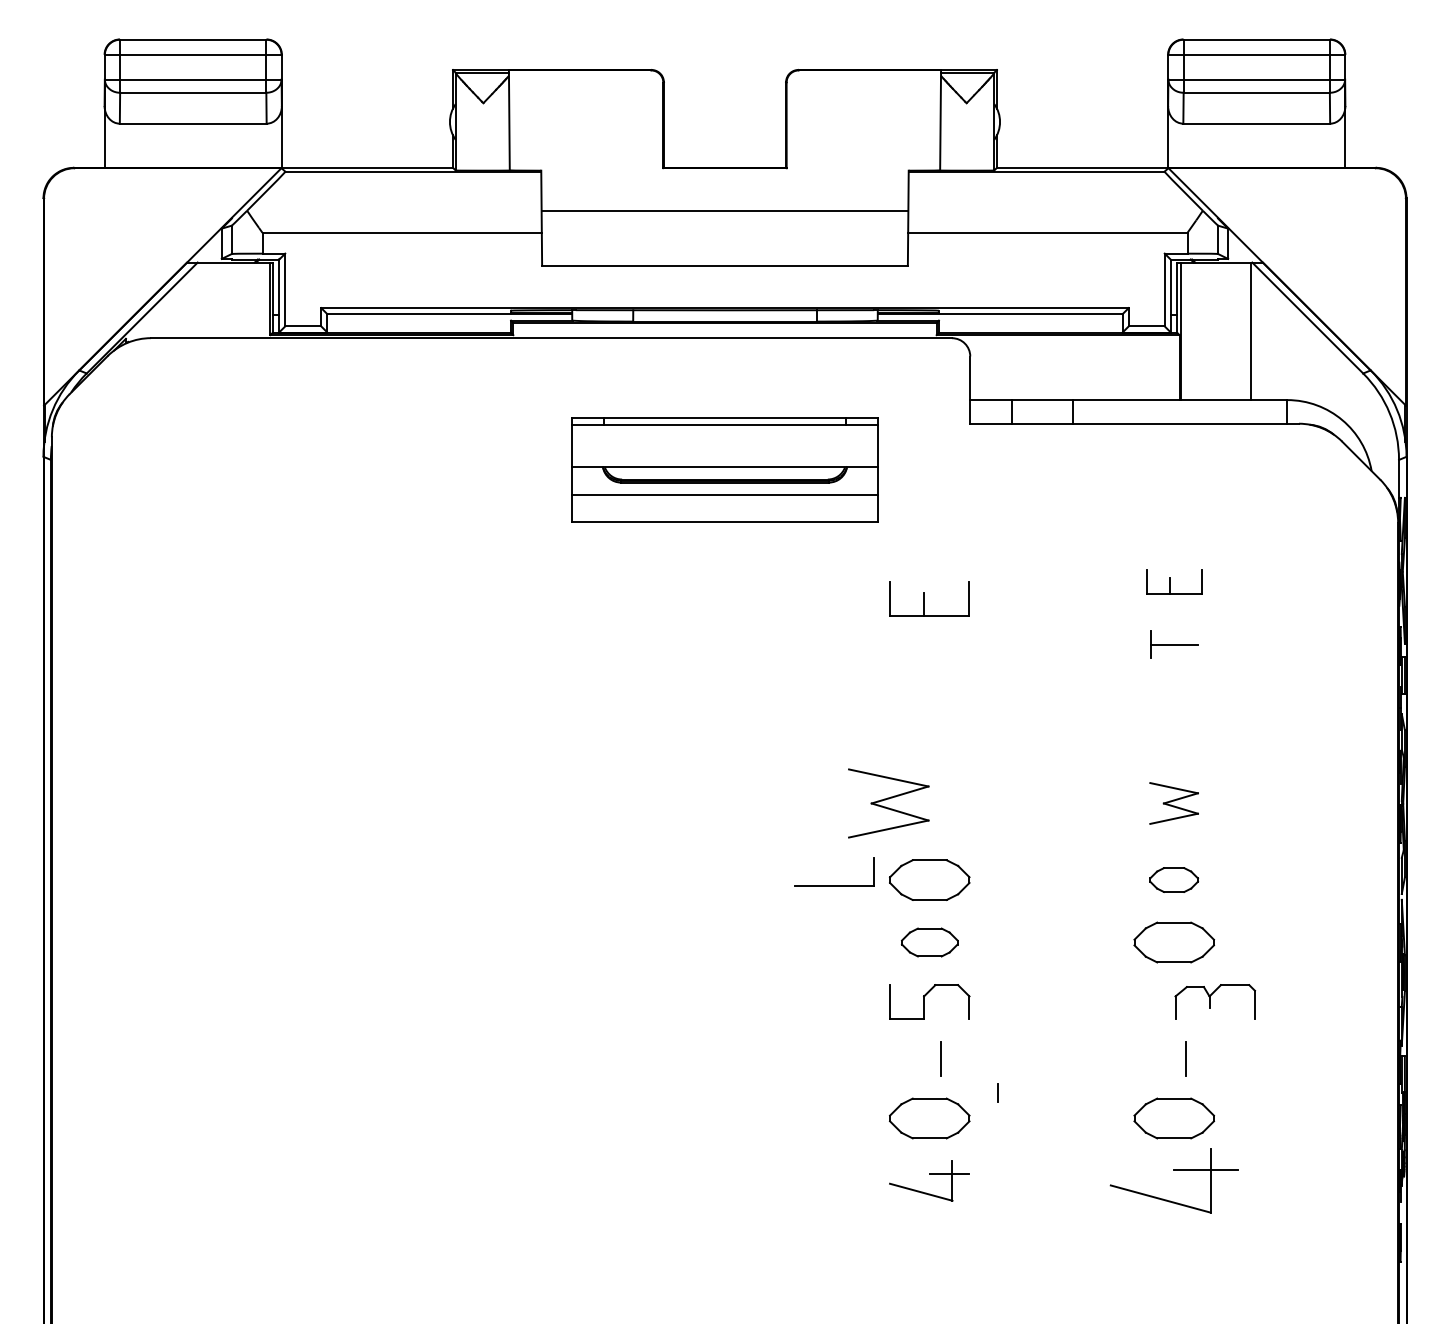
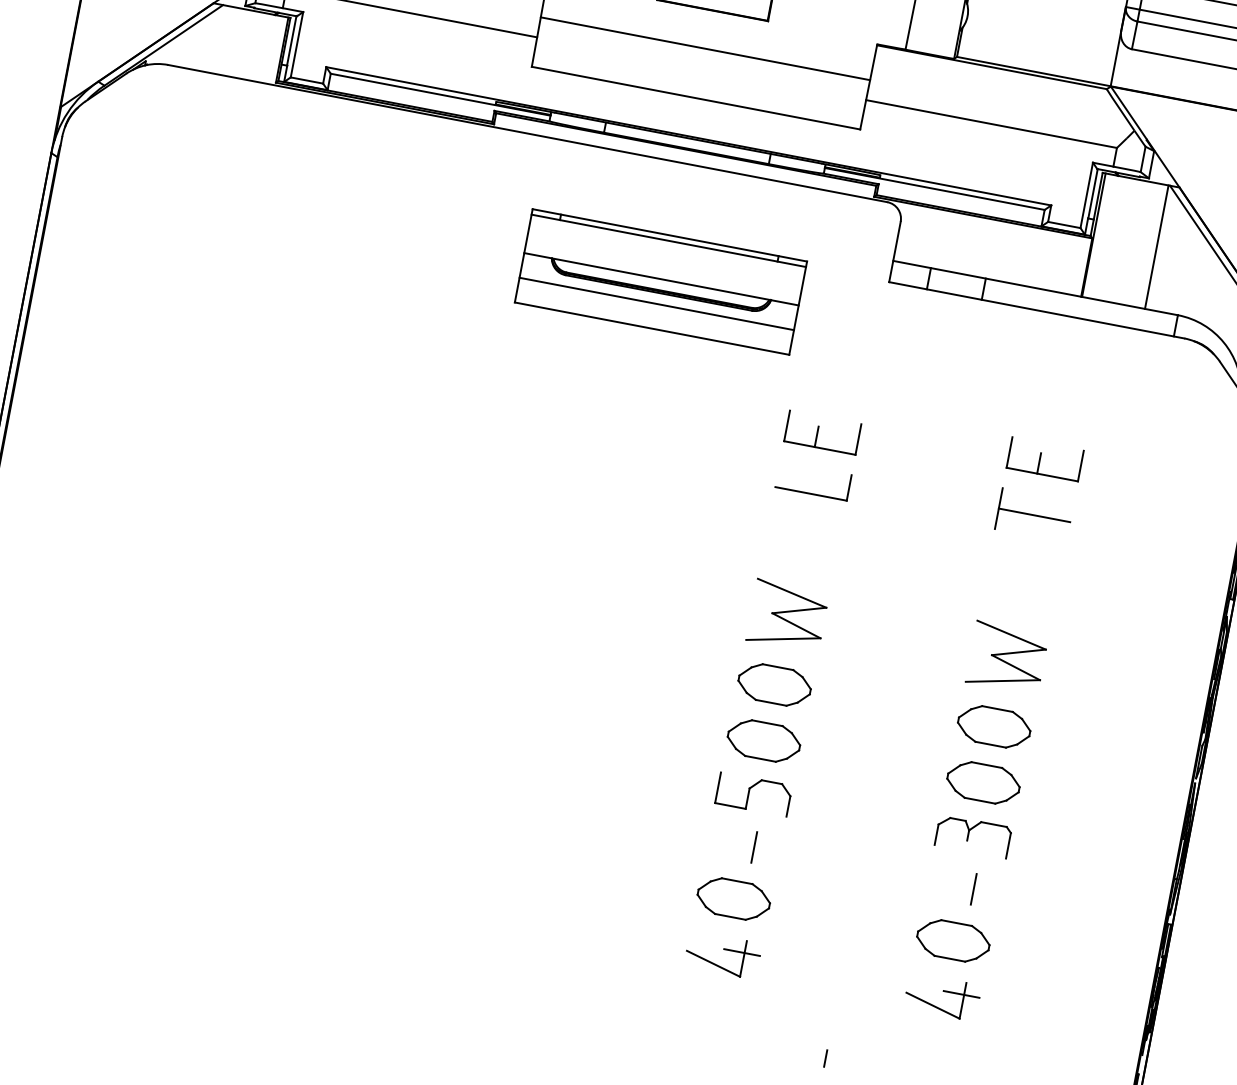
part: (1174, 581) -> (1045, 458), size x1.43
part: (1174, 644) -> (1034, 515), size x1.67
part: (888, 803) -> (787, 616), moved
part: (1173, 803) -> (1006, 657), size x1.67
part: (1173, 879) -> (993, 726), size x1.67
part: (834, 885) -> (811, 493), moved
part: (929, 942) -> (763, 740), size x1.43
part: (1214, 1001) -> (972, 835), moved
line: (997, 1092) -> (825, 1057), moved
part: (1173, 1180) -> (942, 996), size x0.62

